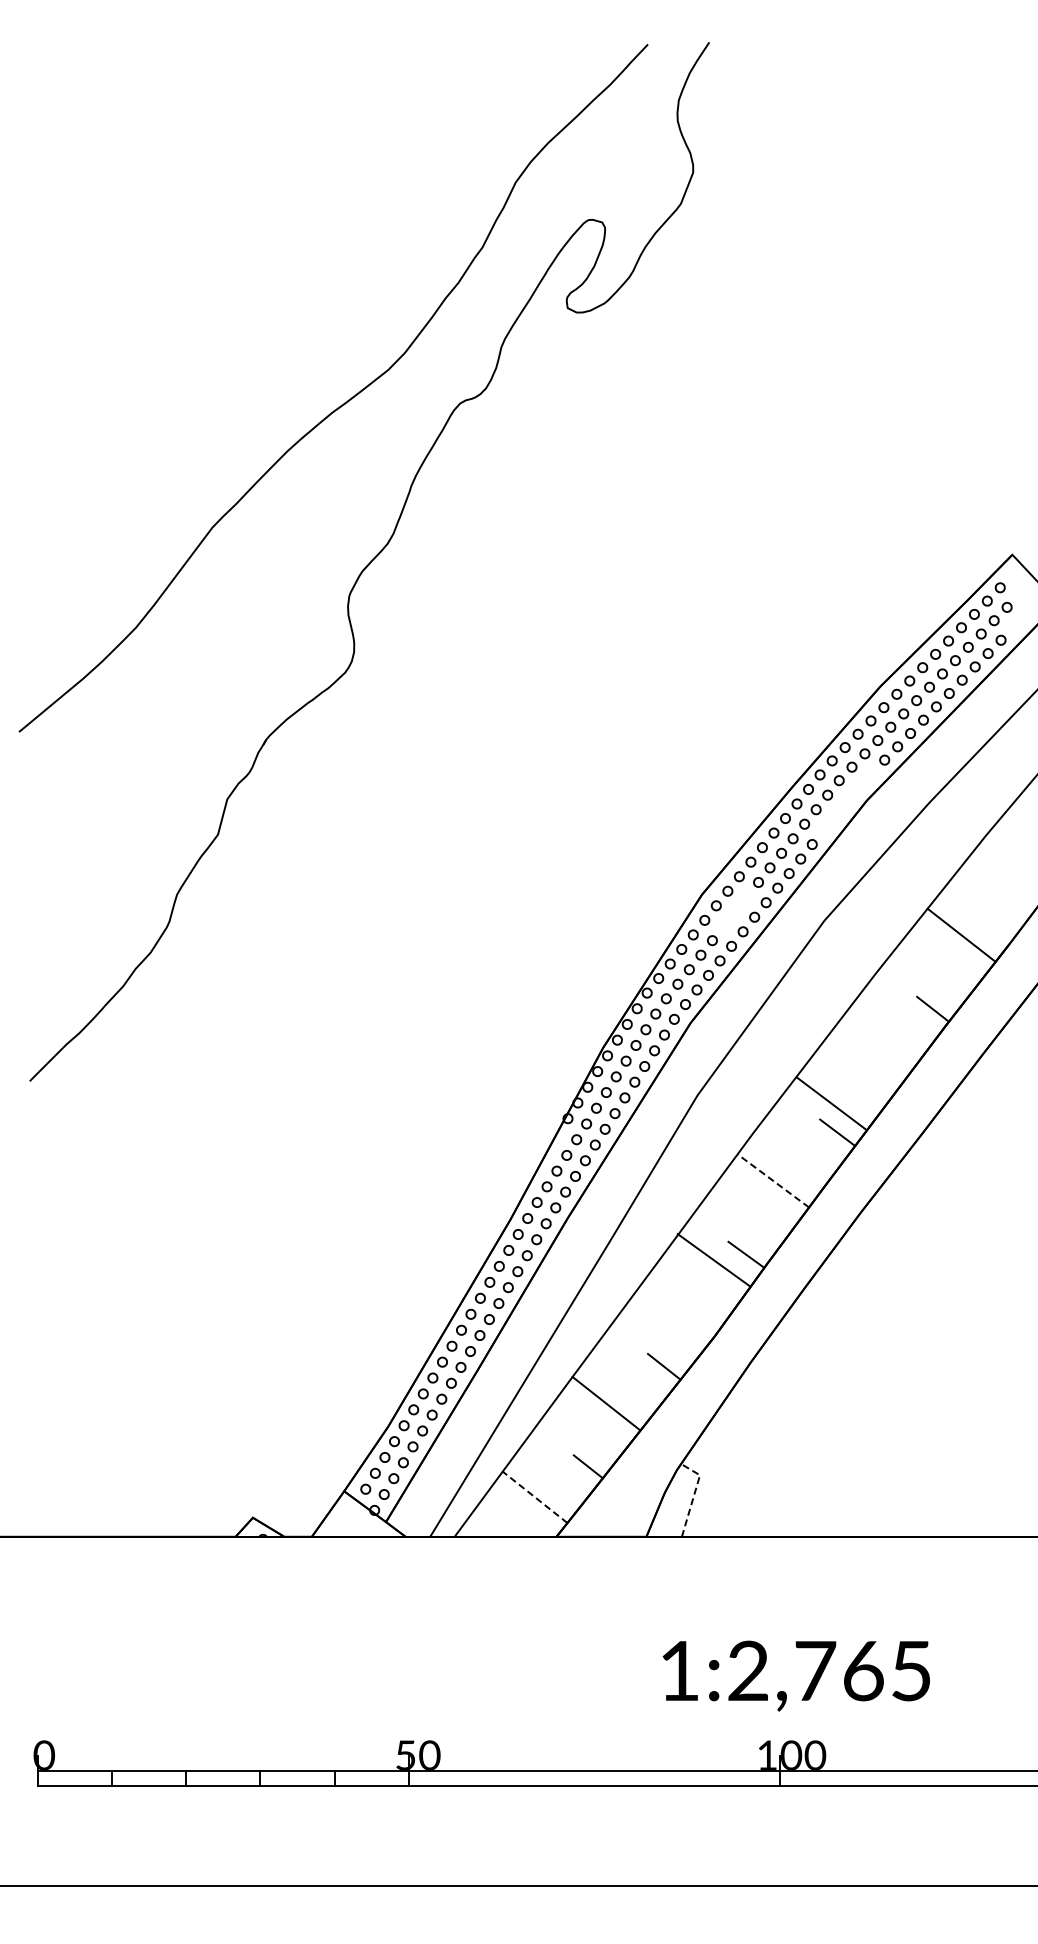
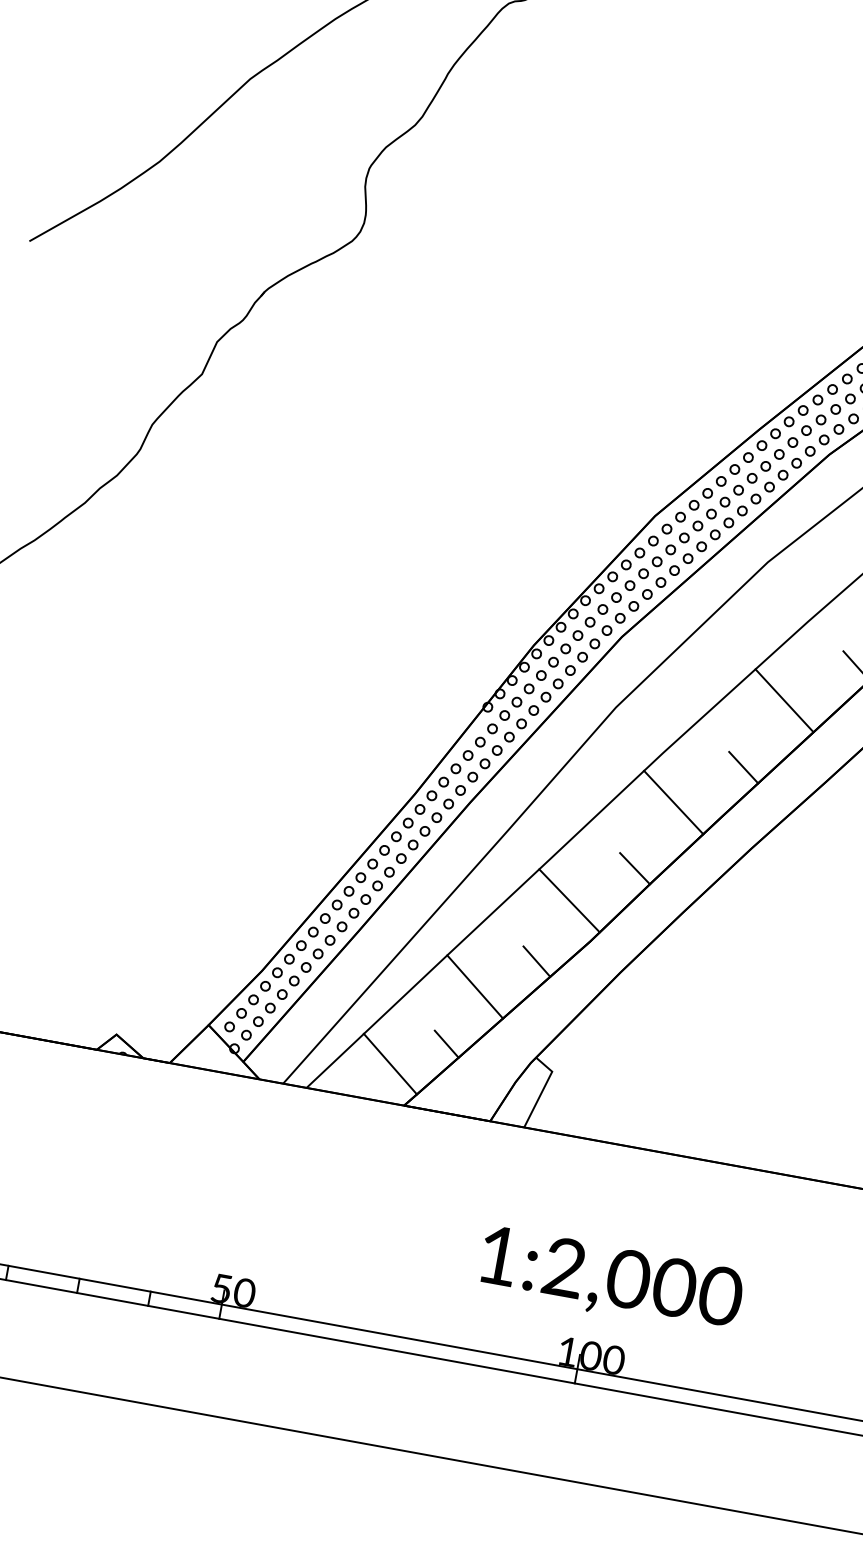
part: (847, 801) -> (810, 452), added
part: (735, 911) -> (684, 537), added
line: (831, 1103) -> (784, 700), moved
line: (773, 1180) -> (673, 802), dashed -> solid
line: (713, 1260) -> (568, 900), moved
line: (694, 1495) -> (543, 1090), dashed -> solid
line: (534, 1497) -> (389, 1064), dashed -> solid
text: (863, 1670) -> (674, 1287), 1:2,765 -> 1:2,000

